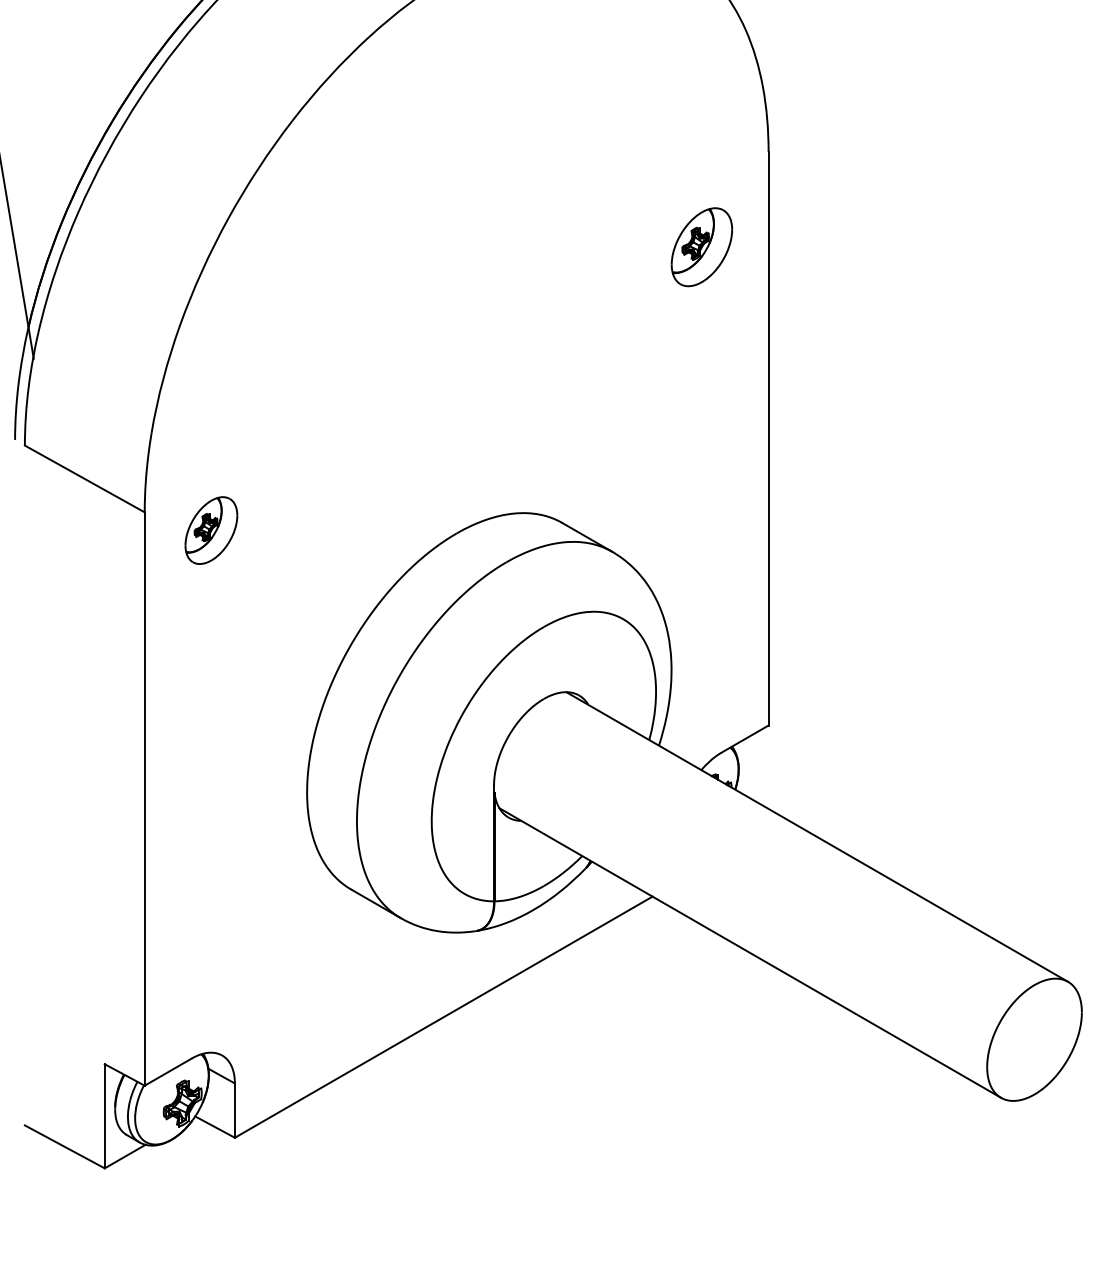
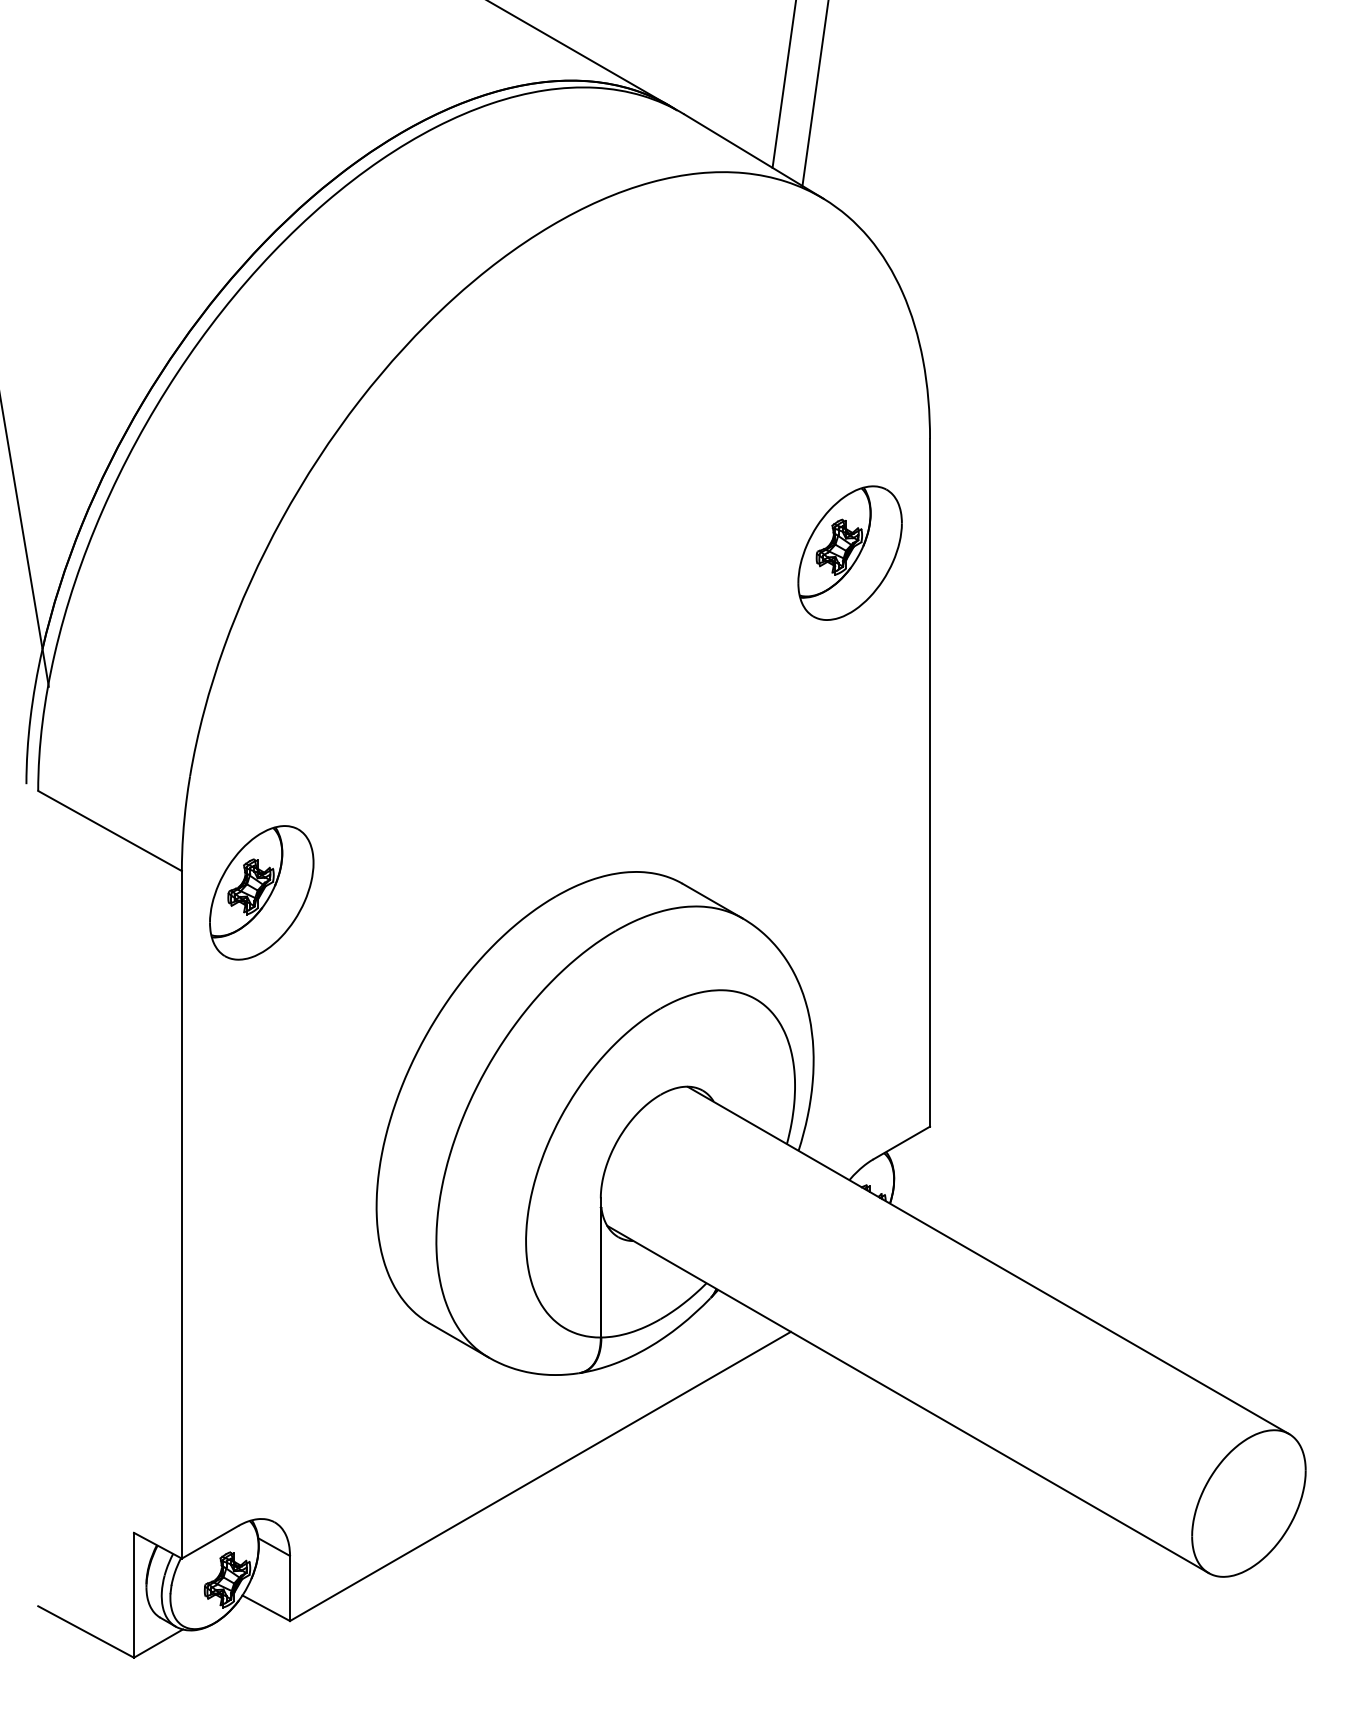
part: (701, 246) -> (849, 552), size x1.43
part: (211, 530) -> (261, 892), size x1.67

